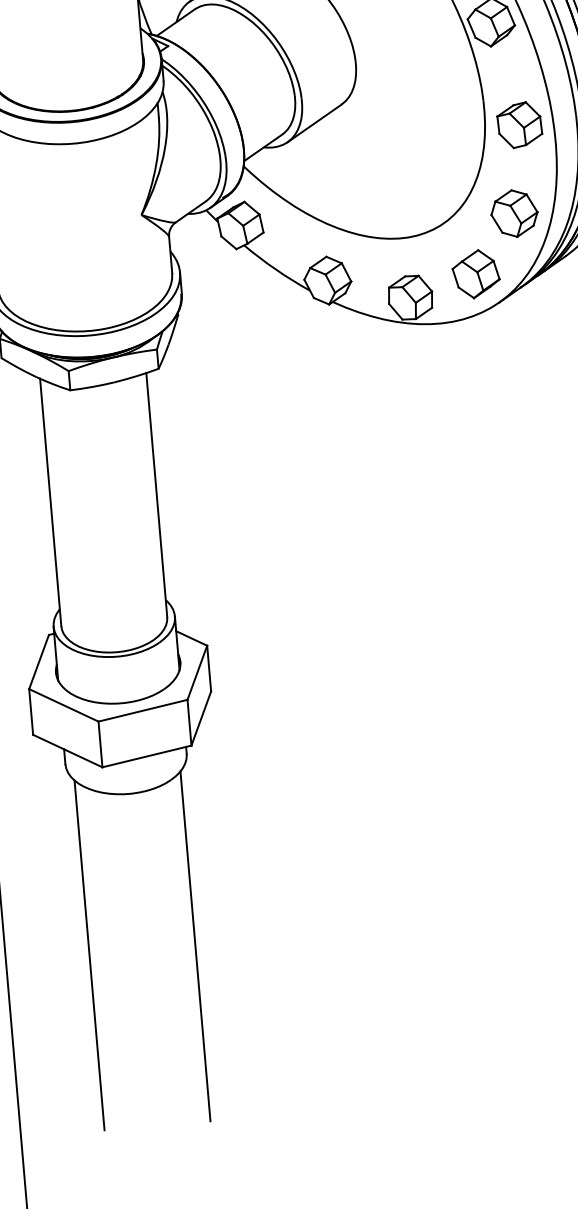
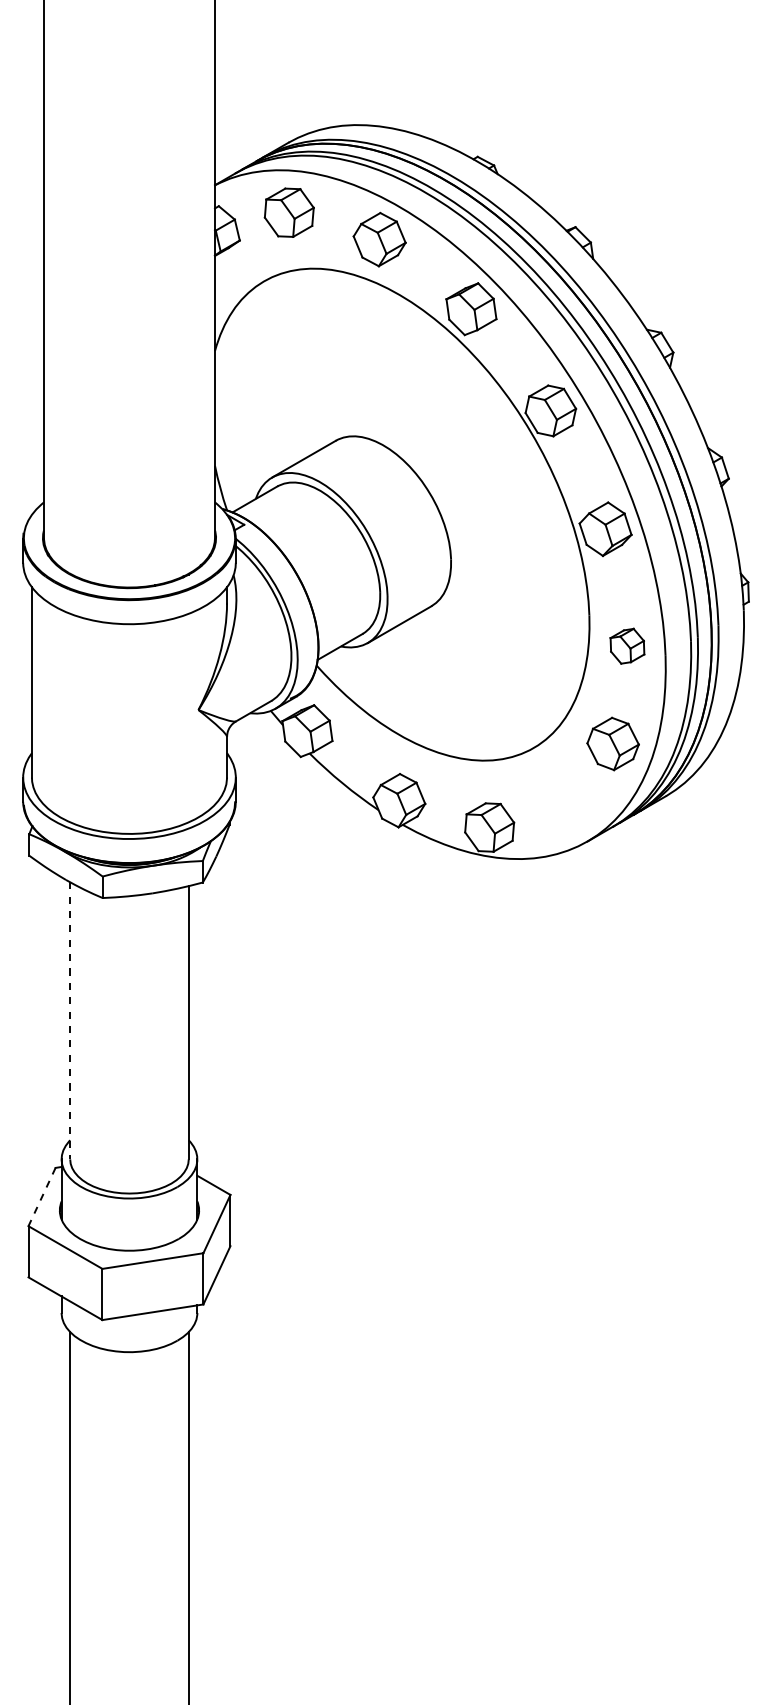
part: (519, 125) -> (627, 646), size x0.7
part: (475, 274) -> (564, 807), removed
line: (50, 502) -> (70, 1020), solid -> dashed
line: (38, 662) -> (41, 1197), solid -> dashed

